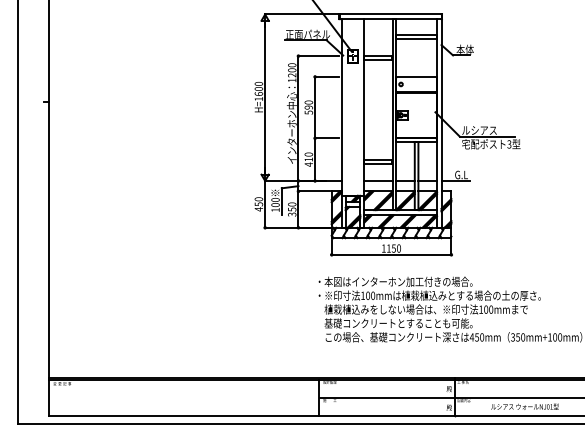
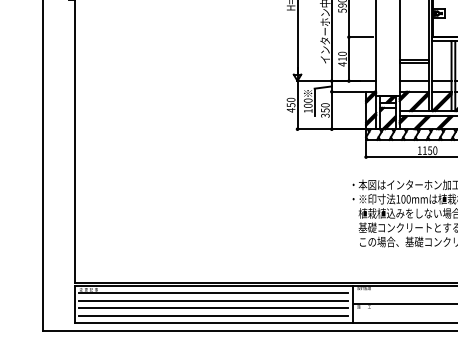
line: (183, 386) -> (213, 292), added
line: (183, 394) -> (213, 300), added
line: (183, 401) -> (213, 308), added
line: (183, 408) -> (213, 315), added

